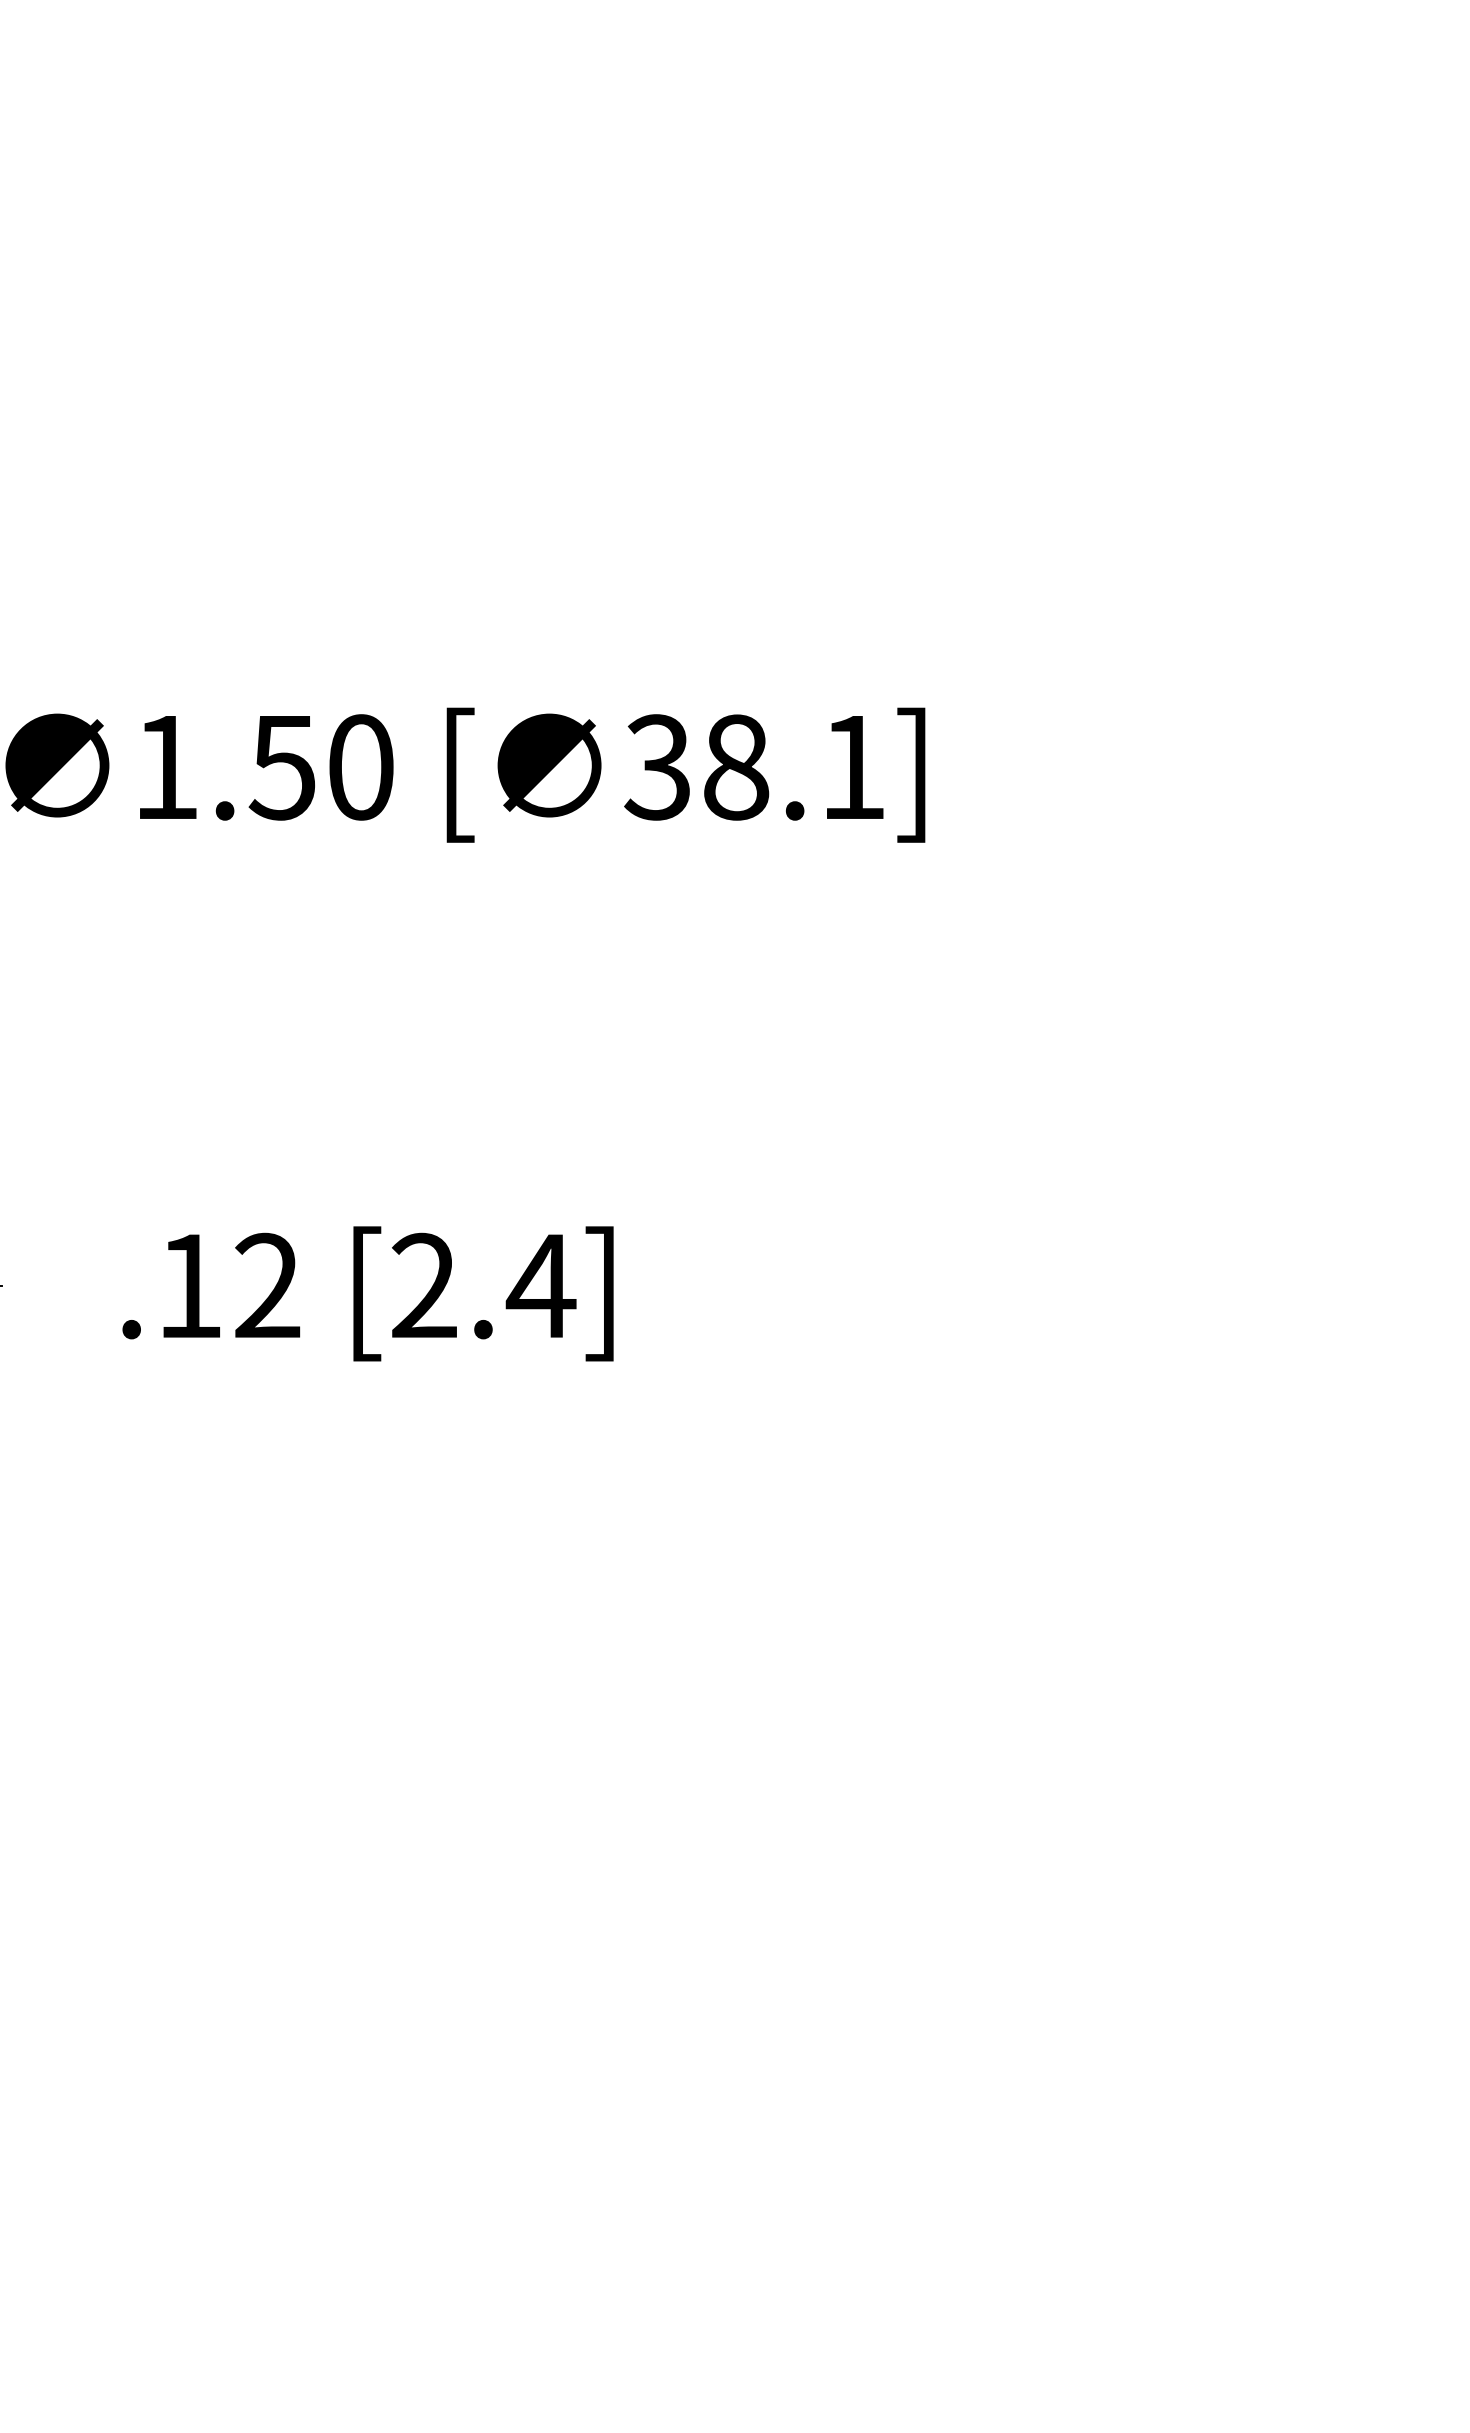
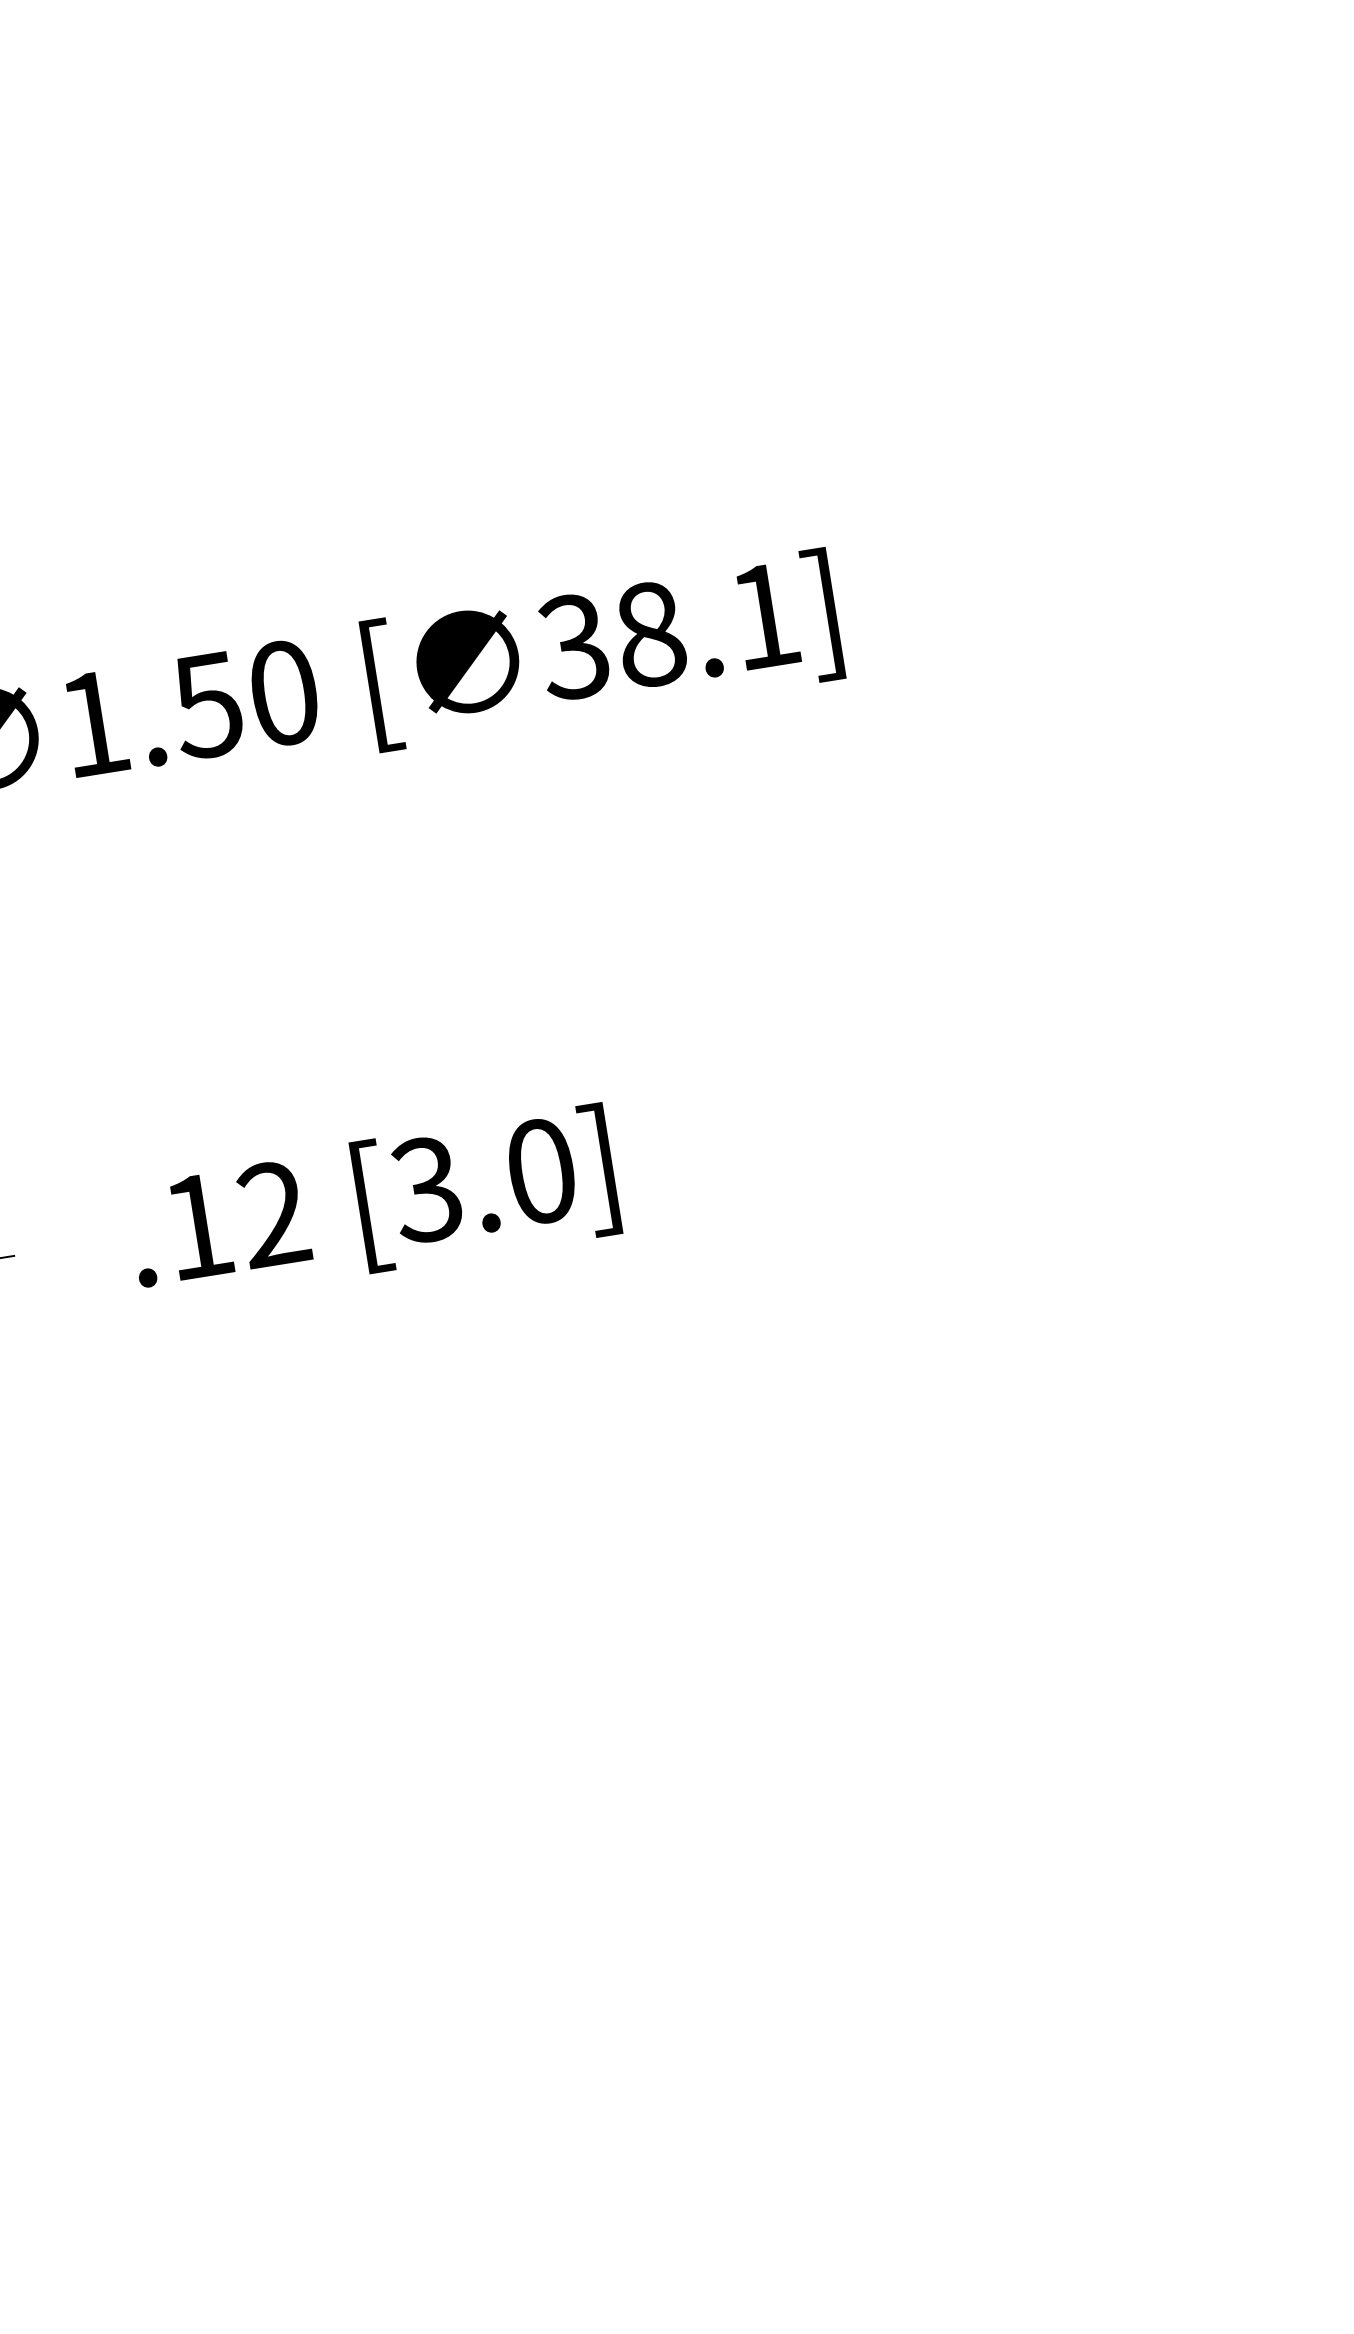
text: (483, 1285) -> (484, 1179), [2.4] -> [3.0]

